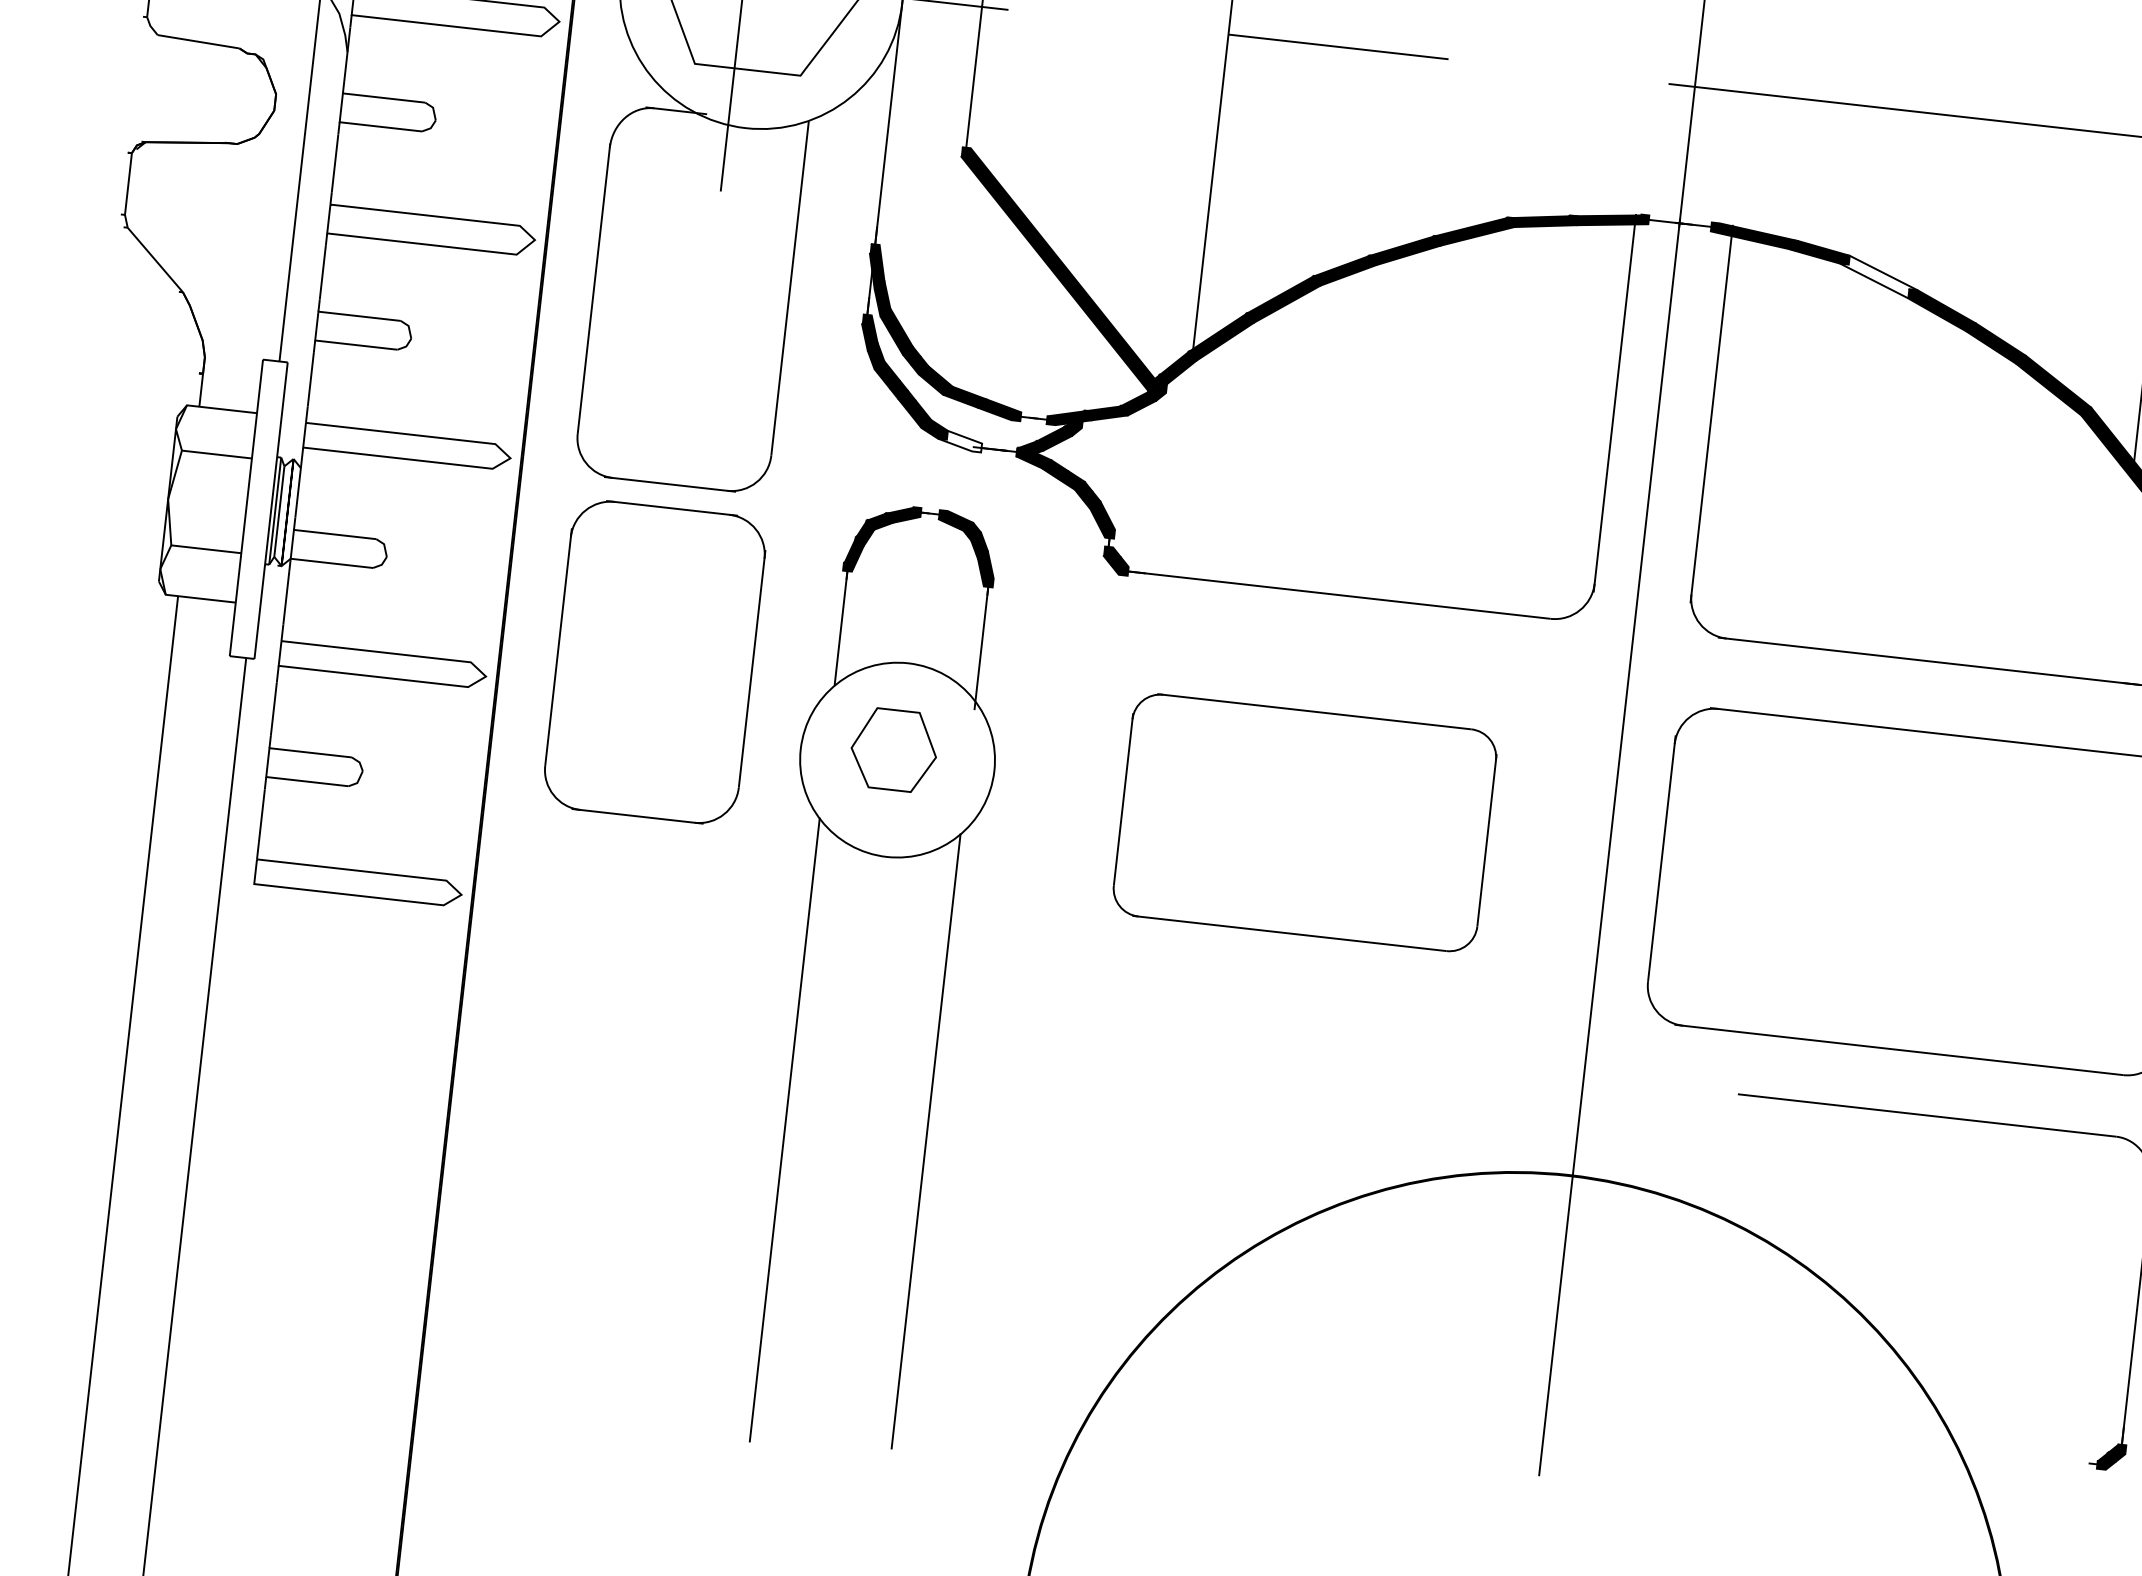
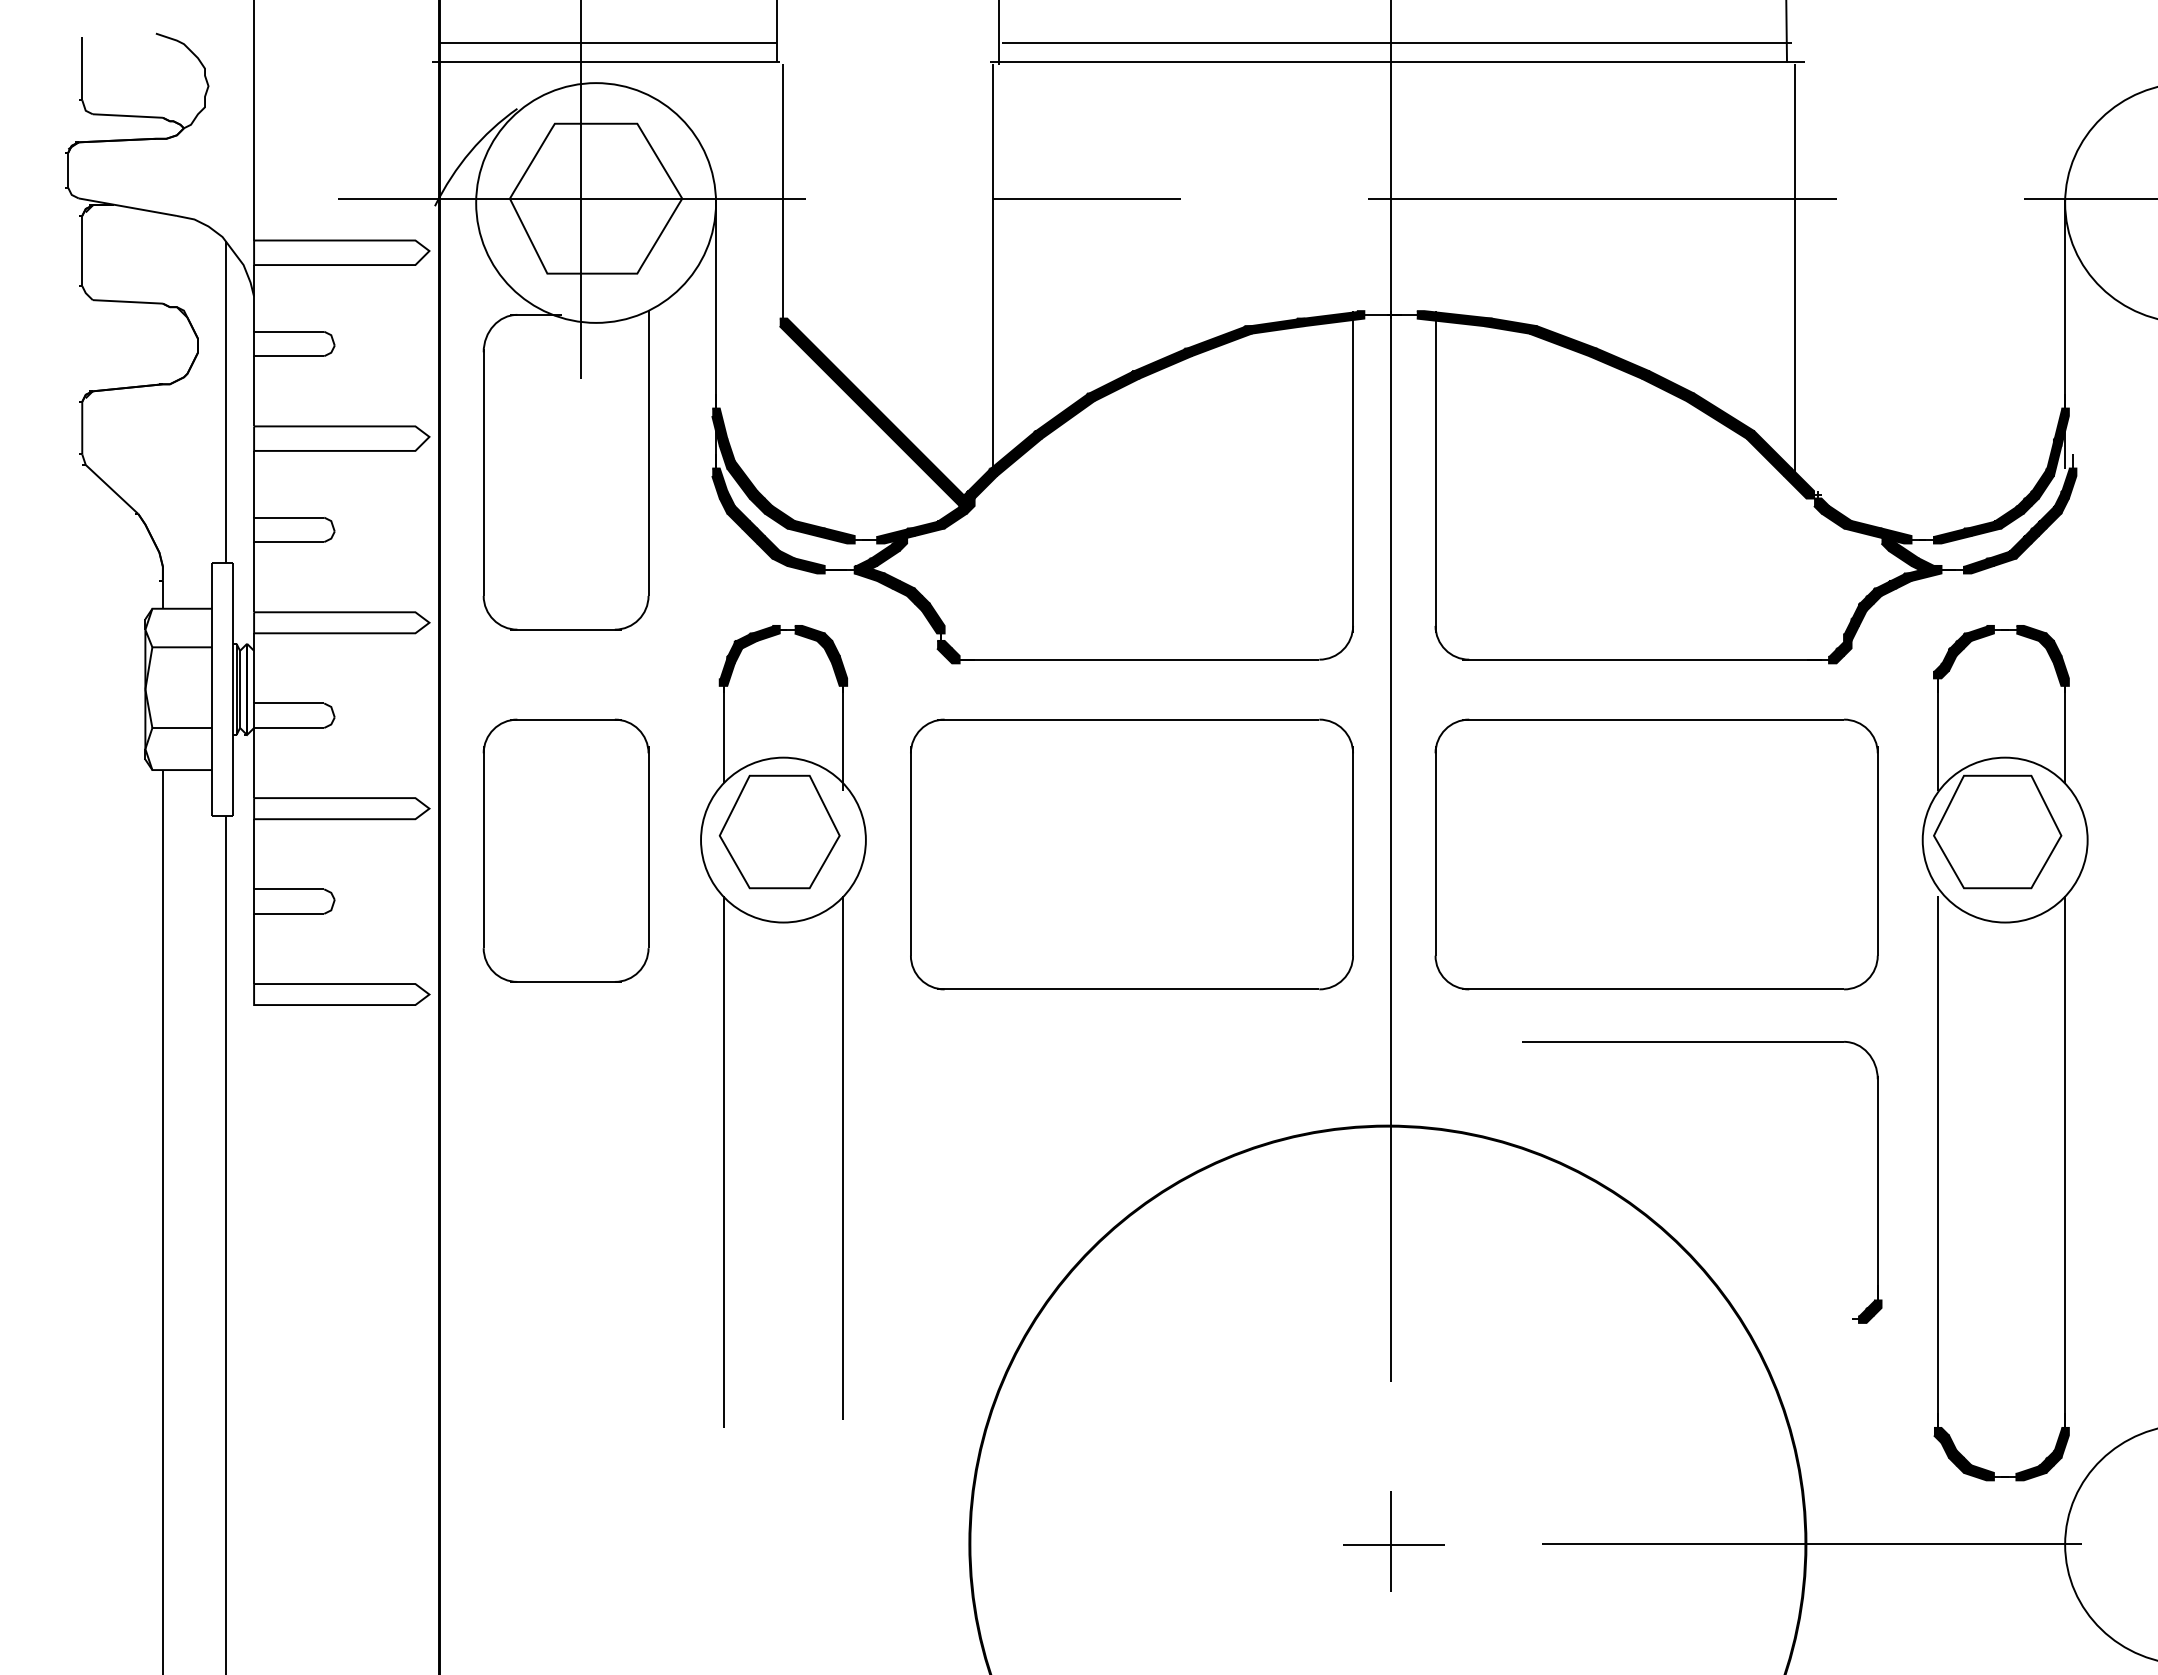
fill: (1878, 277) -> (1562, 341), added
fill: (959, 440) -> (805, 565), added
part: (654, 661) -> (565, 850), moved
part: (894, 749) -> (779, 831), size x1.67
part: (1304, 822) -> (1131, 854), size x1.43

